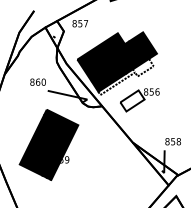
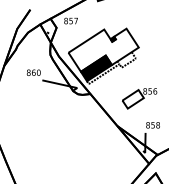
fill: (117, 55) -> (103, 49), removed
part: (139, 100) -> (139, 98), moved
part: (49, 145) -> (43, 128), removed

